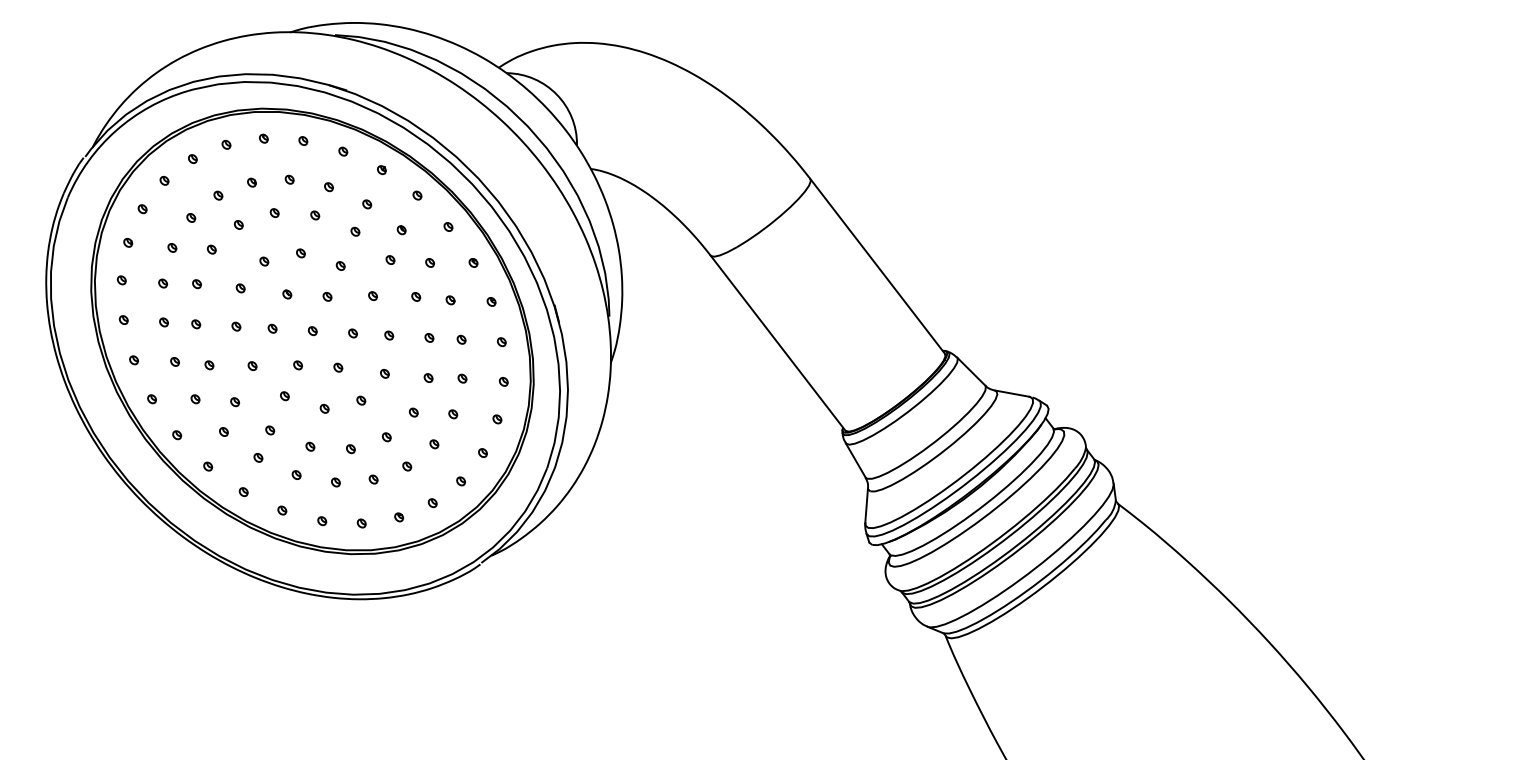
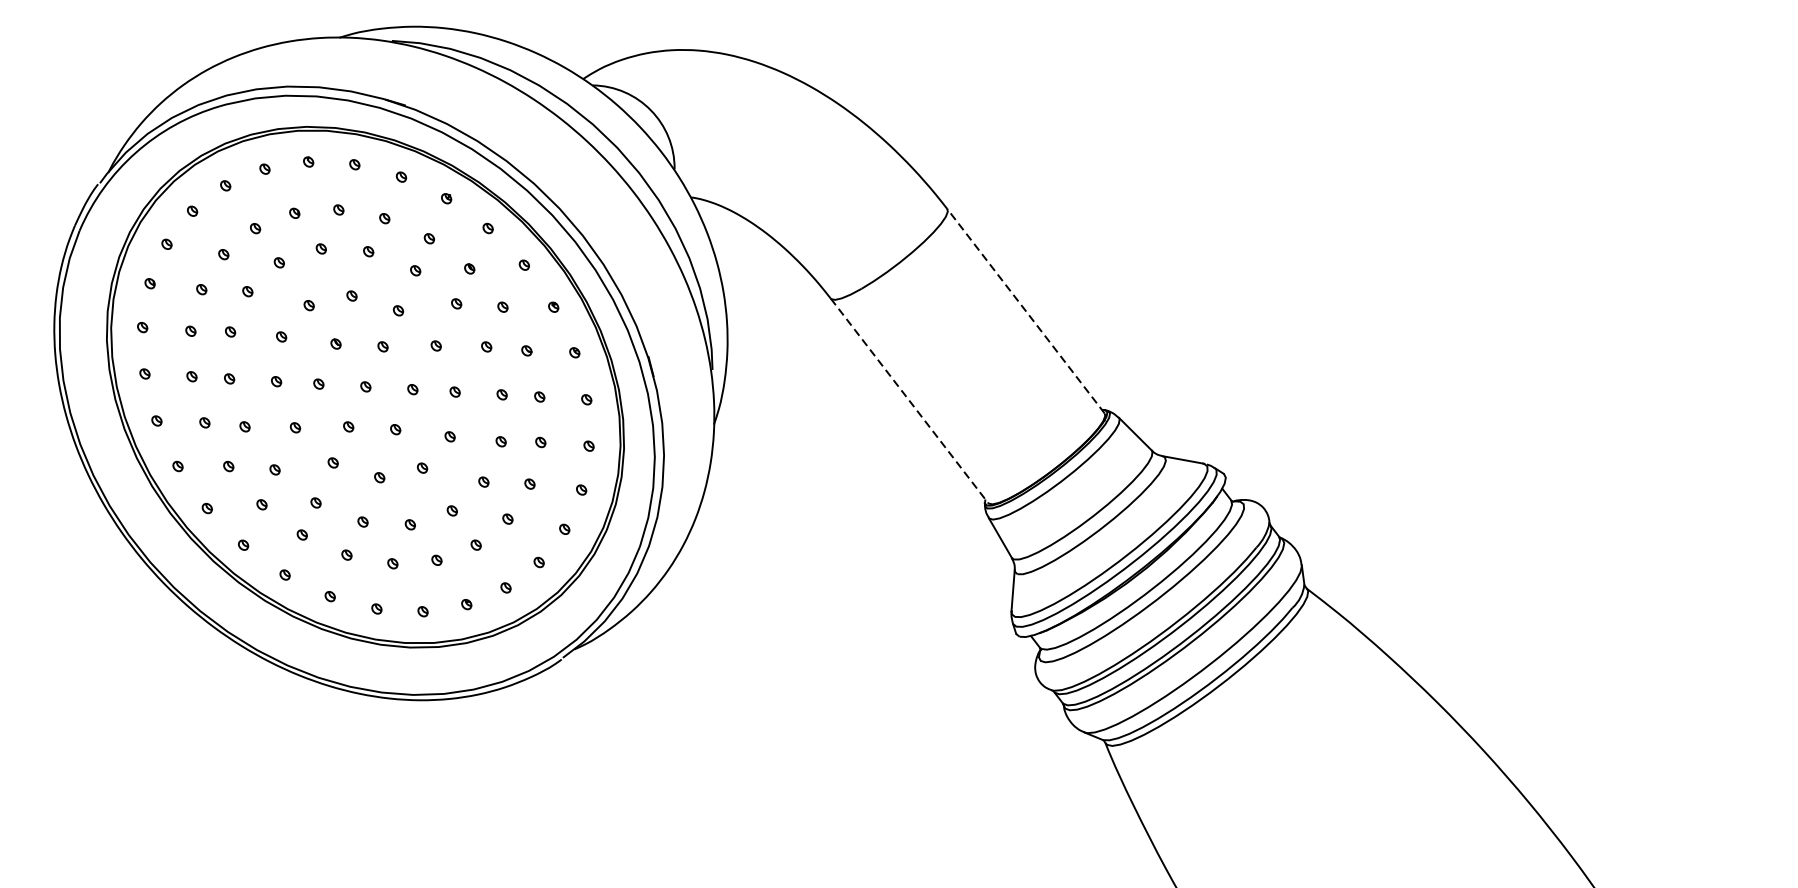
line: (877, 266) -> (1025, 311), solid -> dashed
line: (778, 343) -> (910, 401), solid -> dashed

